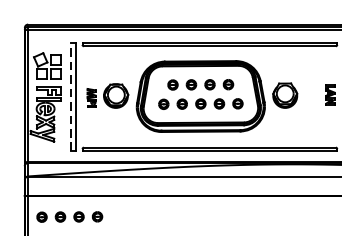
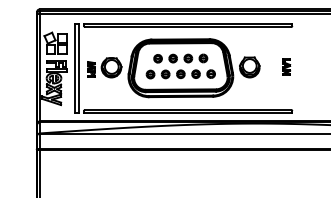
line: (70, 96) -> (74, 68), dashed -> solid
part: (69, 216) -> (73, 166), removed

